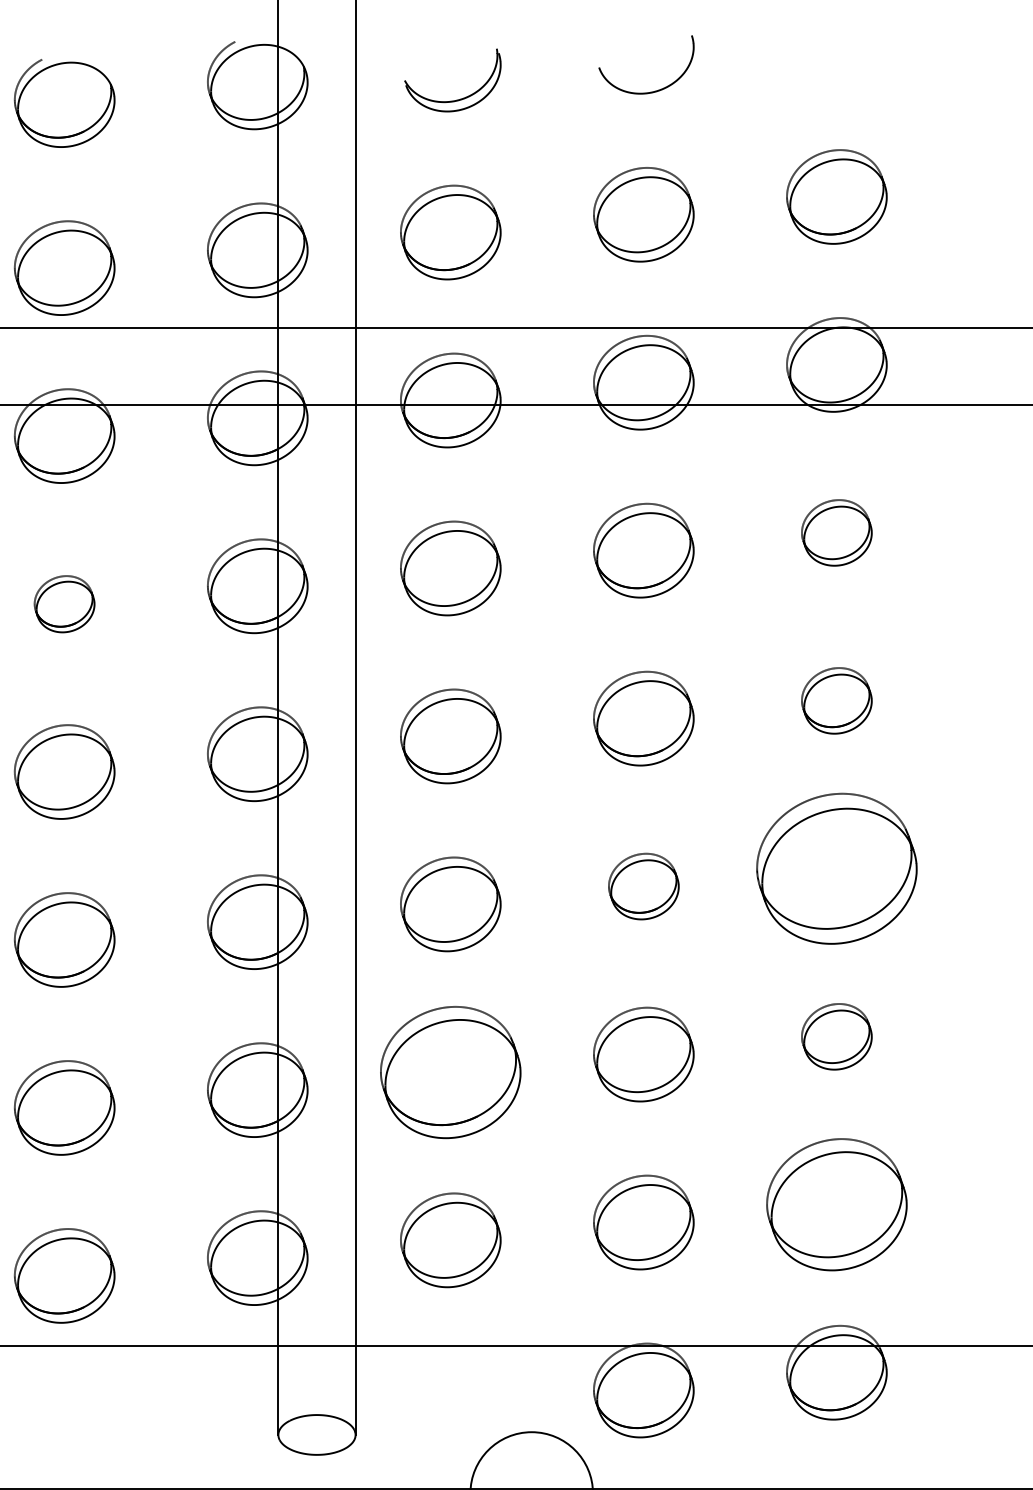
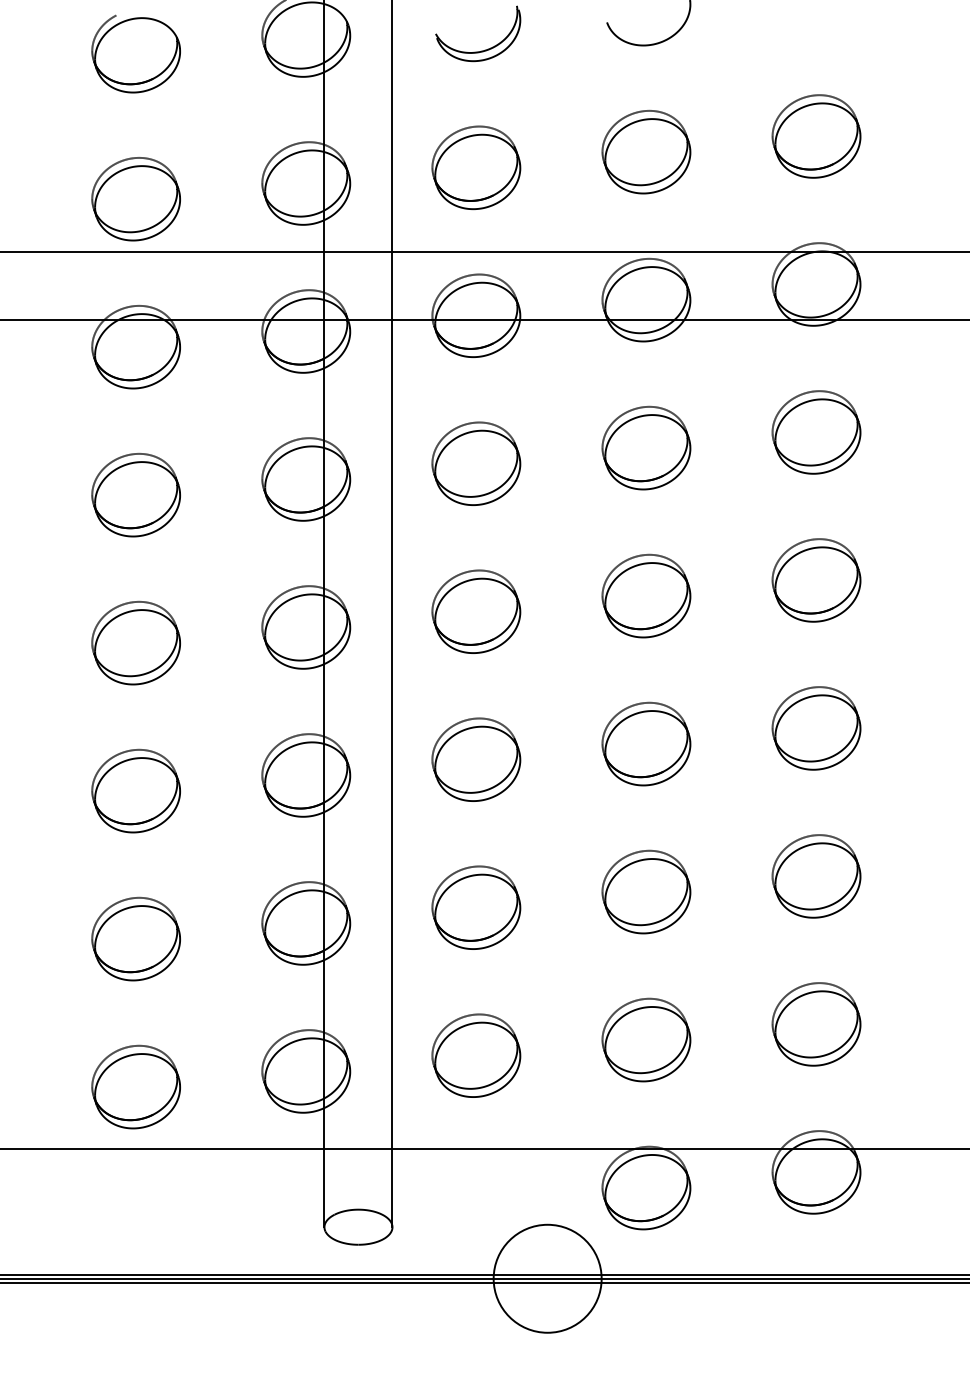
part: (836, 532) -> (816, 432), size x1.43
part: (63, 604) -> (135, 495), size x1.67
part: (836, 700) -> (816, 580), size x1.43
part: (836, 868) -> (816, 728), size x0.62
part: (643, 885) -> (646, 743), size x1.43
part: (836, 1036) -> (816, 876), size x1.43
part: (450, 1072) -> (476, 907), size x0.71
part: (836, 1204) -> (816, 1024), size x0.71

